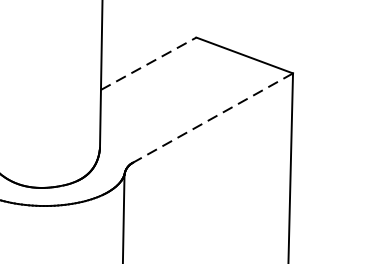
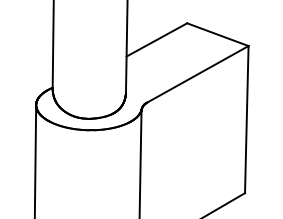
line: (148, 63) -> (156, 39), dashed -> solid
line: (212, 118) -> (197, 74), dashed -> solid

